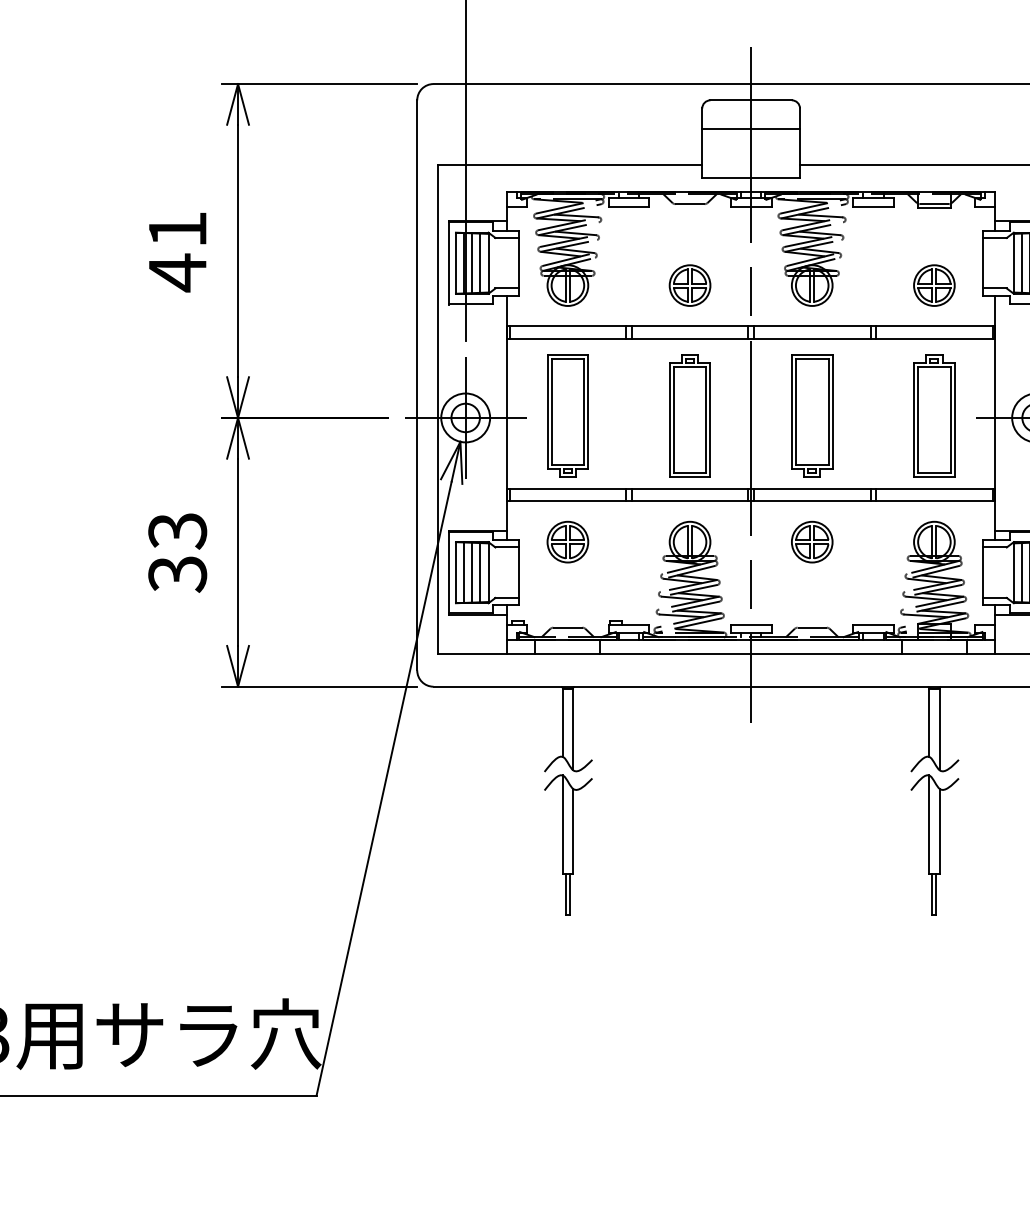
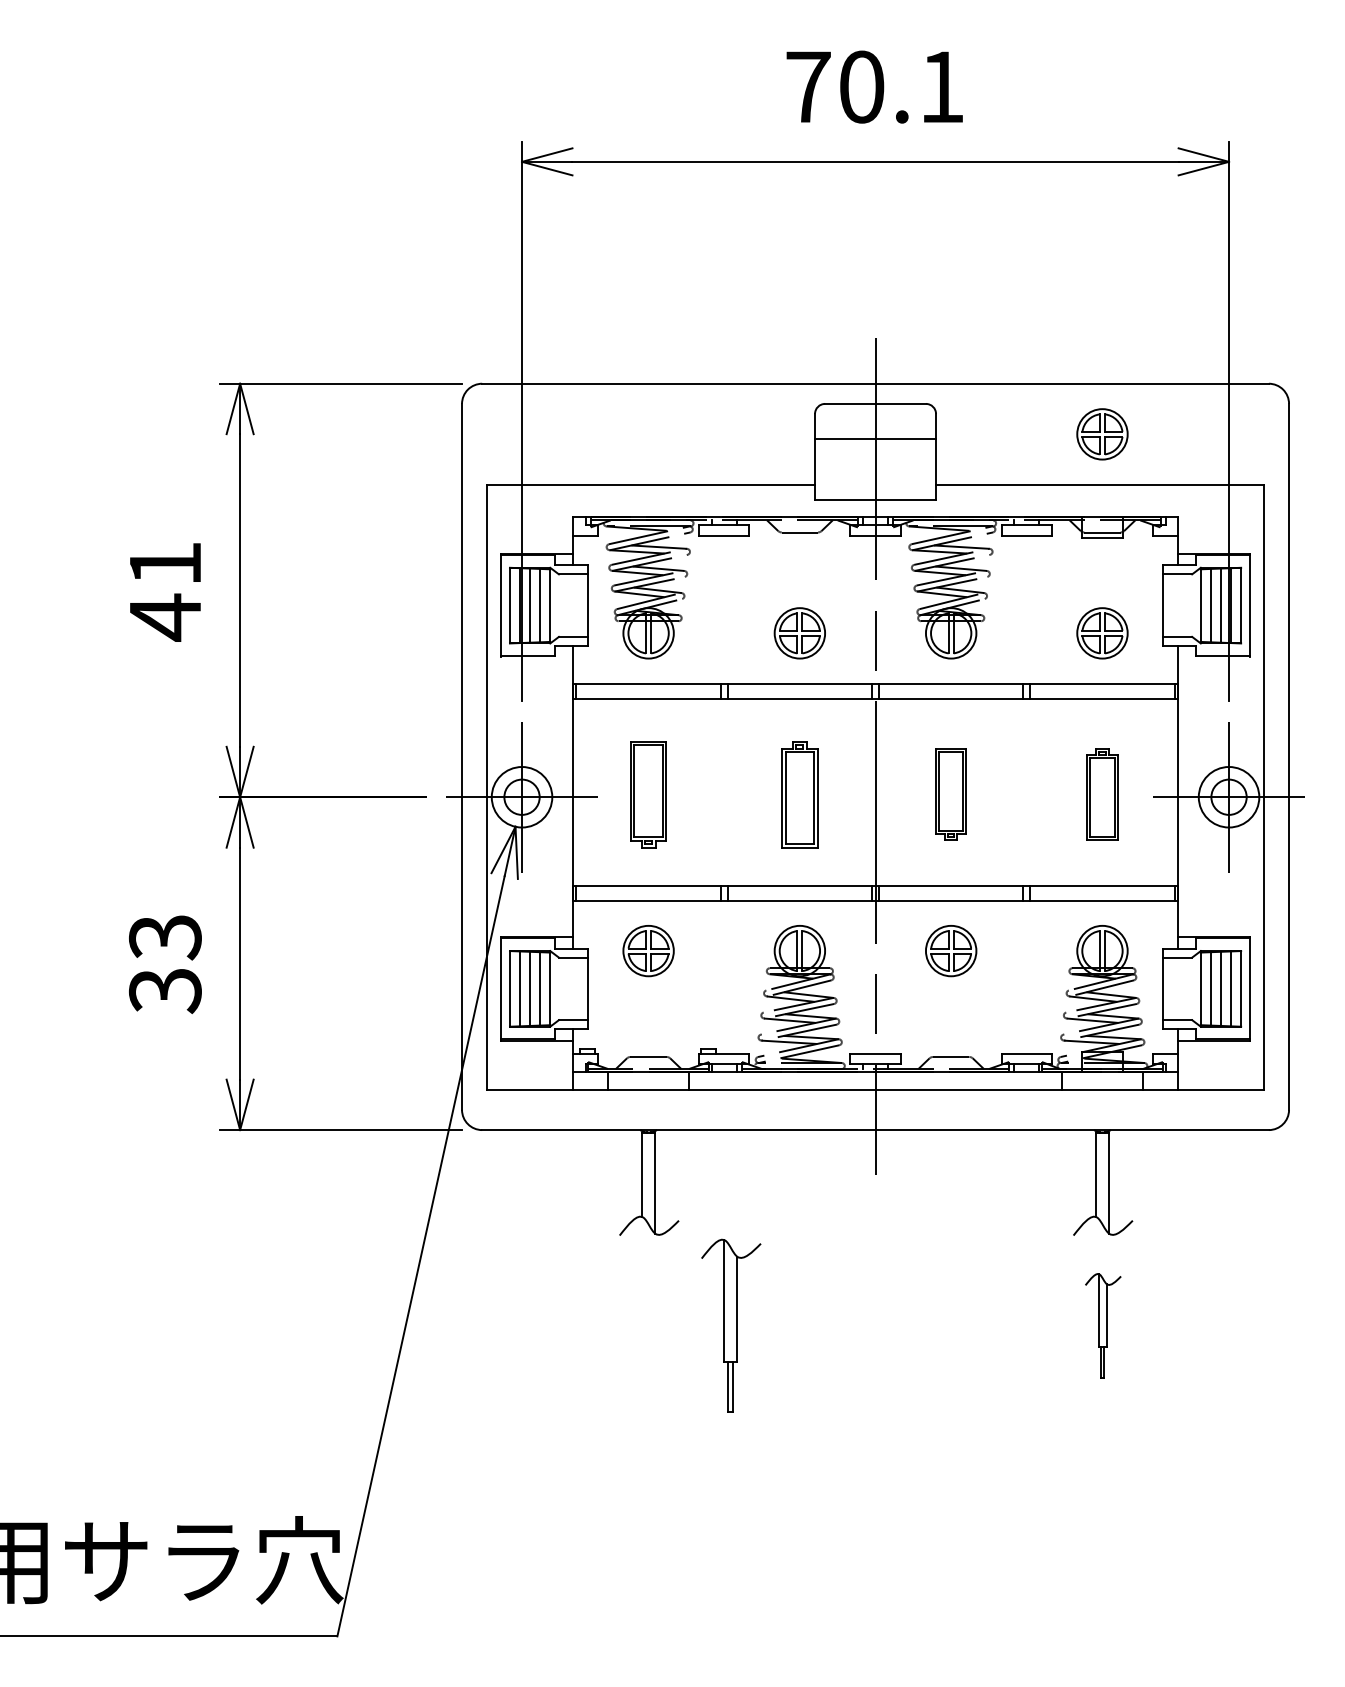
part: (934, 125) -> (1102, 434), added
part: (567, 415) -> (648, 794), size x0.7
part: (689, 415) -> (799, 794), size x0.7
part: (811, 415) -> (950, 794), size x0.6
part: (934, 415) -> (1102, 794), size x0.6
part: (568, 844) -> (731, 1325), moved
part: (935, 844) -> (1103, 1325), size x0.6

